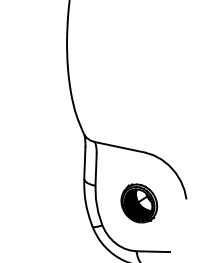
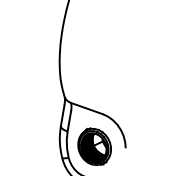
part: (139, 203) -> (94, 146), size x1.43

